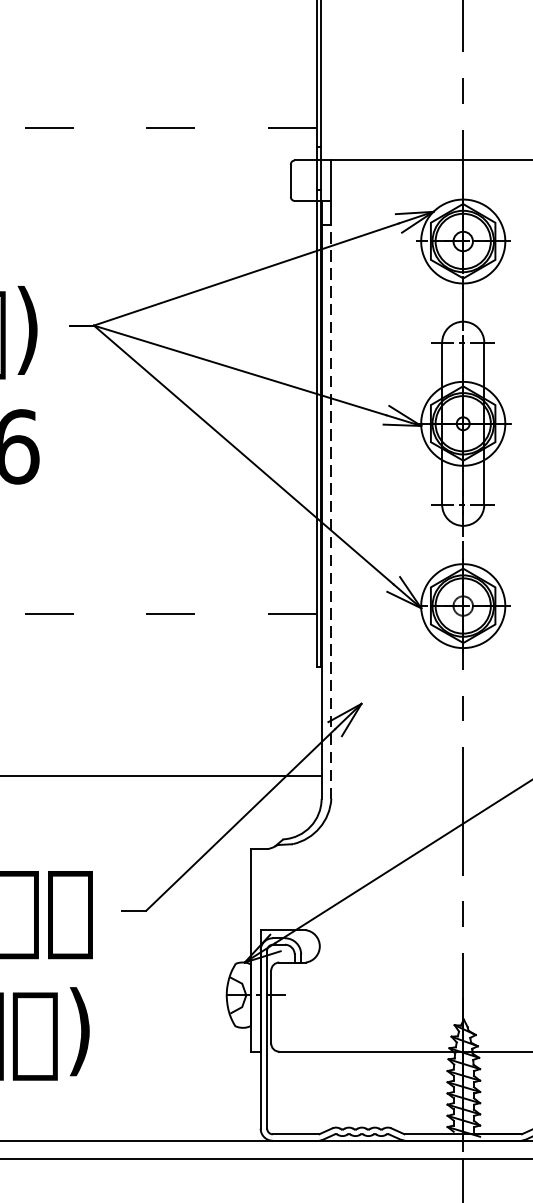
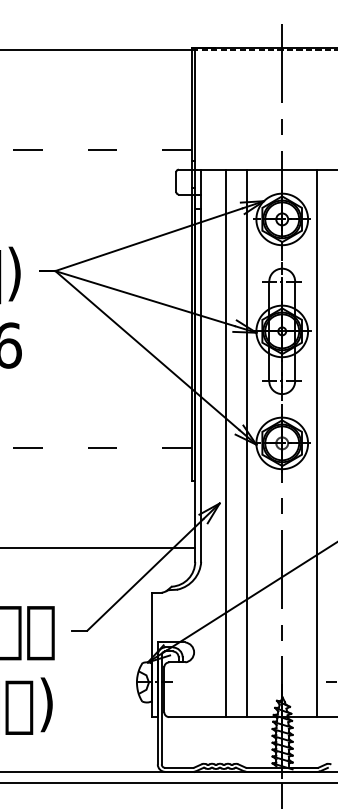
line: (331, 511) -> (201, 385), dashed -> solid
line: (372, 606) -> (226, 443), added
line: (406, 606) -> (247, 443), added
line: (519, 606) -> (316, 443), added

